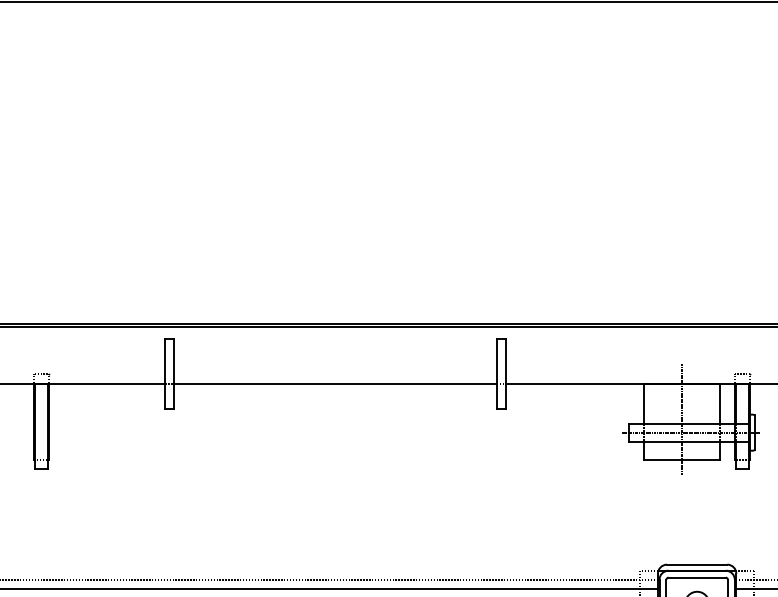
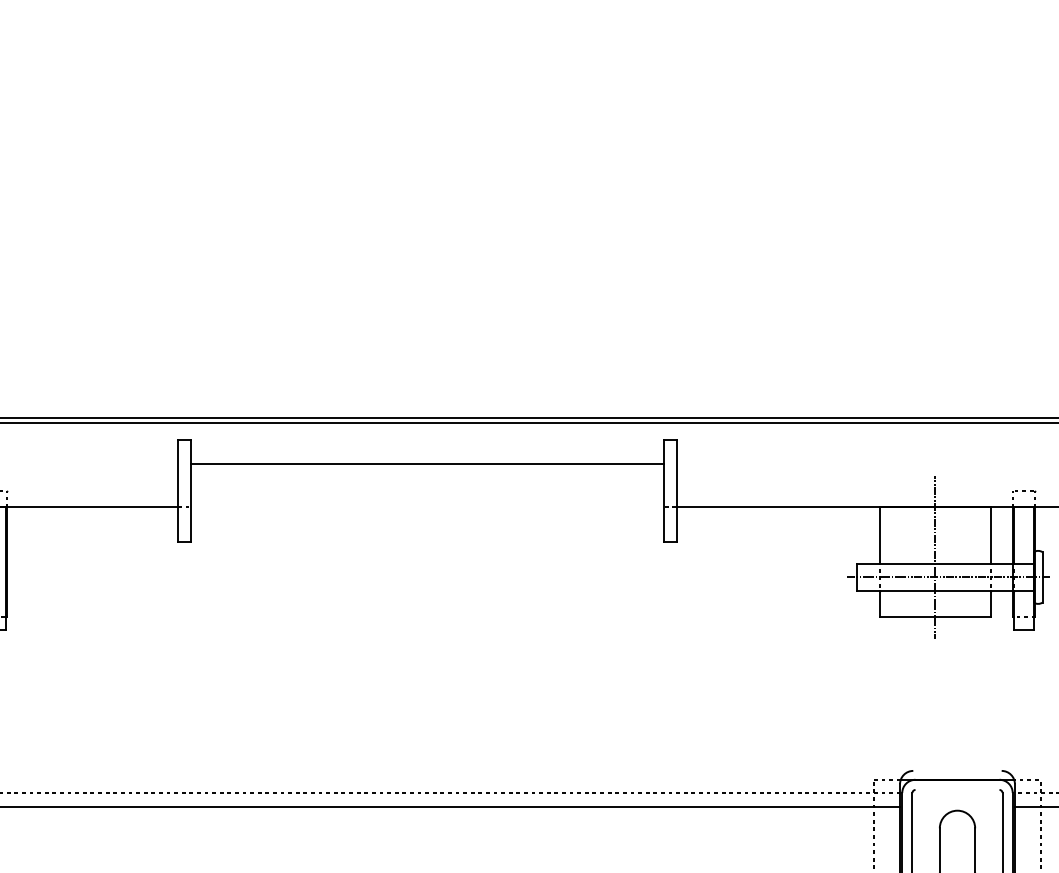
line: (335, 384) -> (427, 464), moved
line: (697, 564) -> (957, 770), removed
line: (696, 577) -> (956, 789), removed

